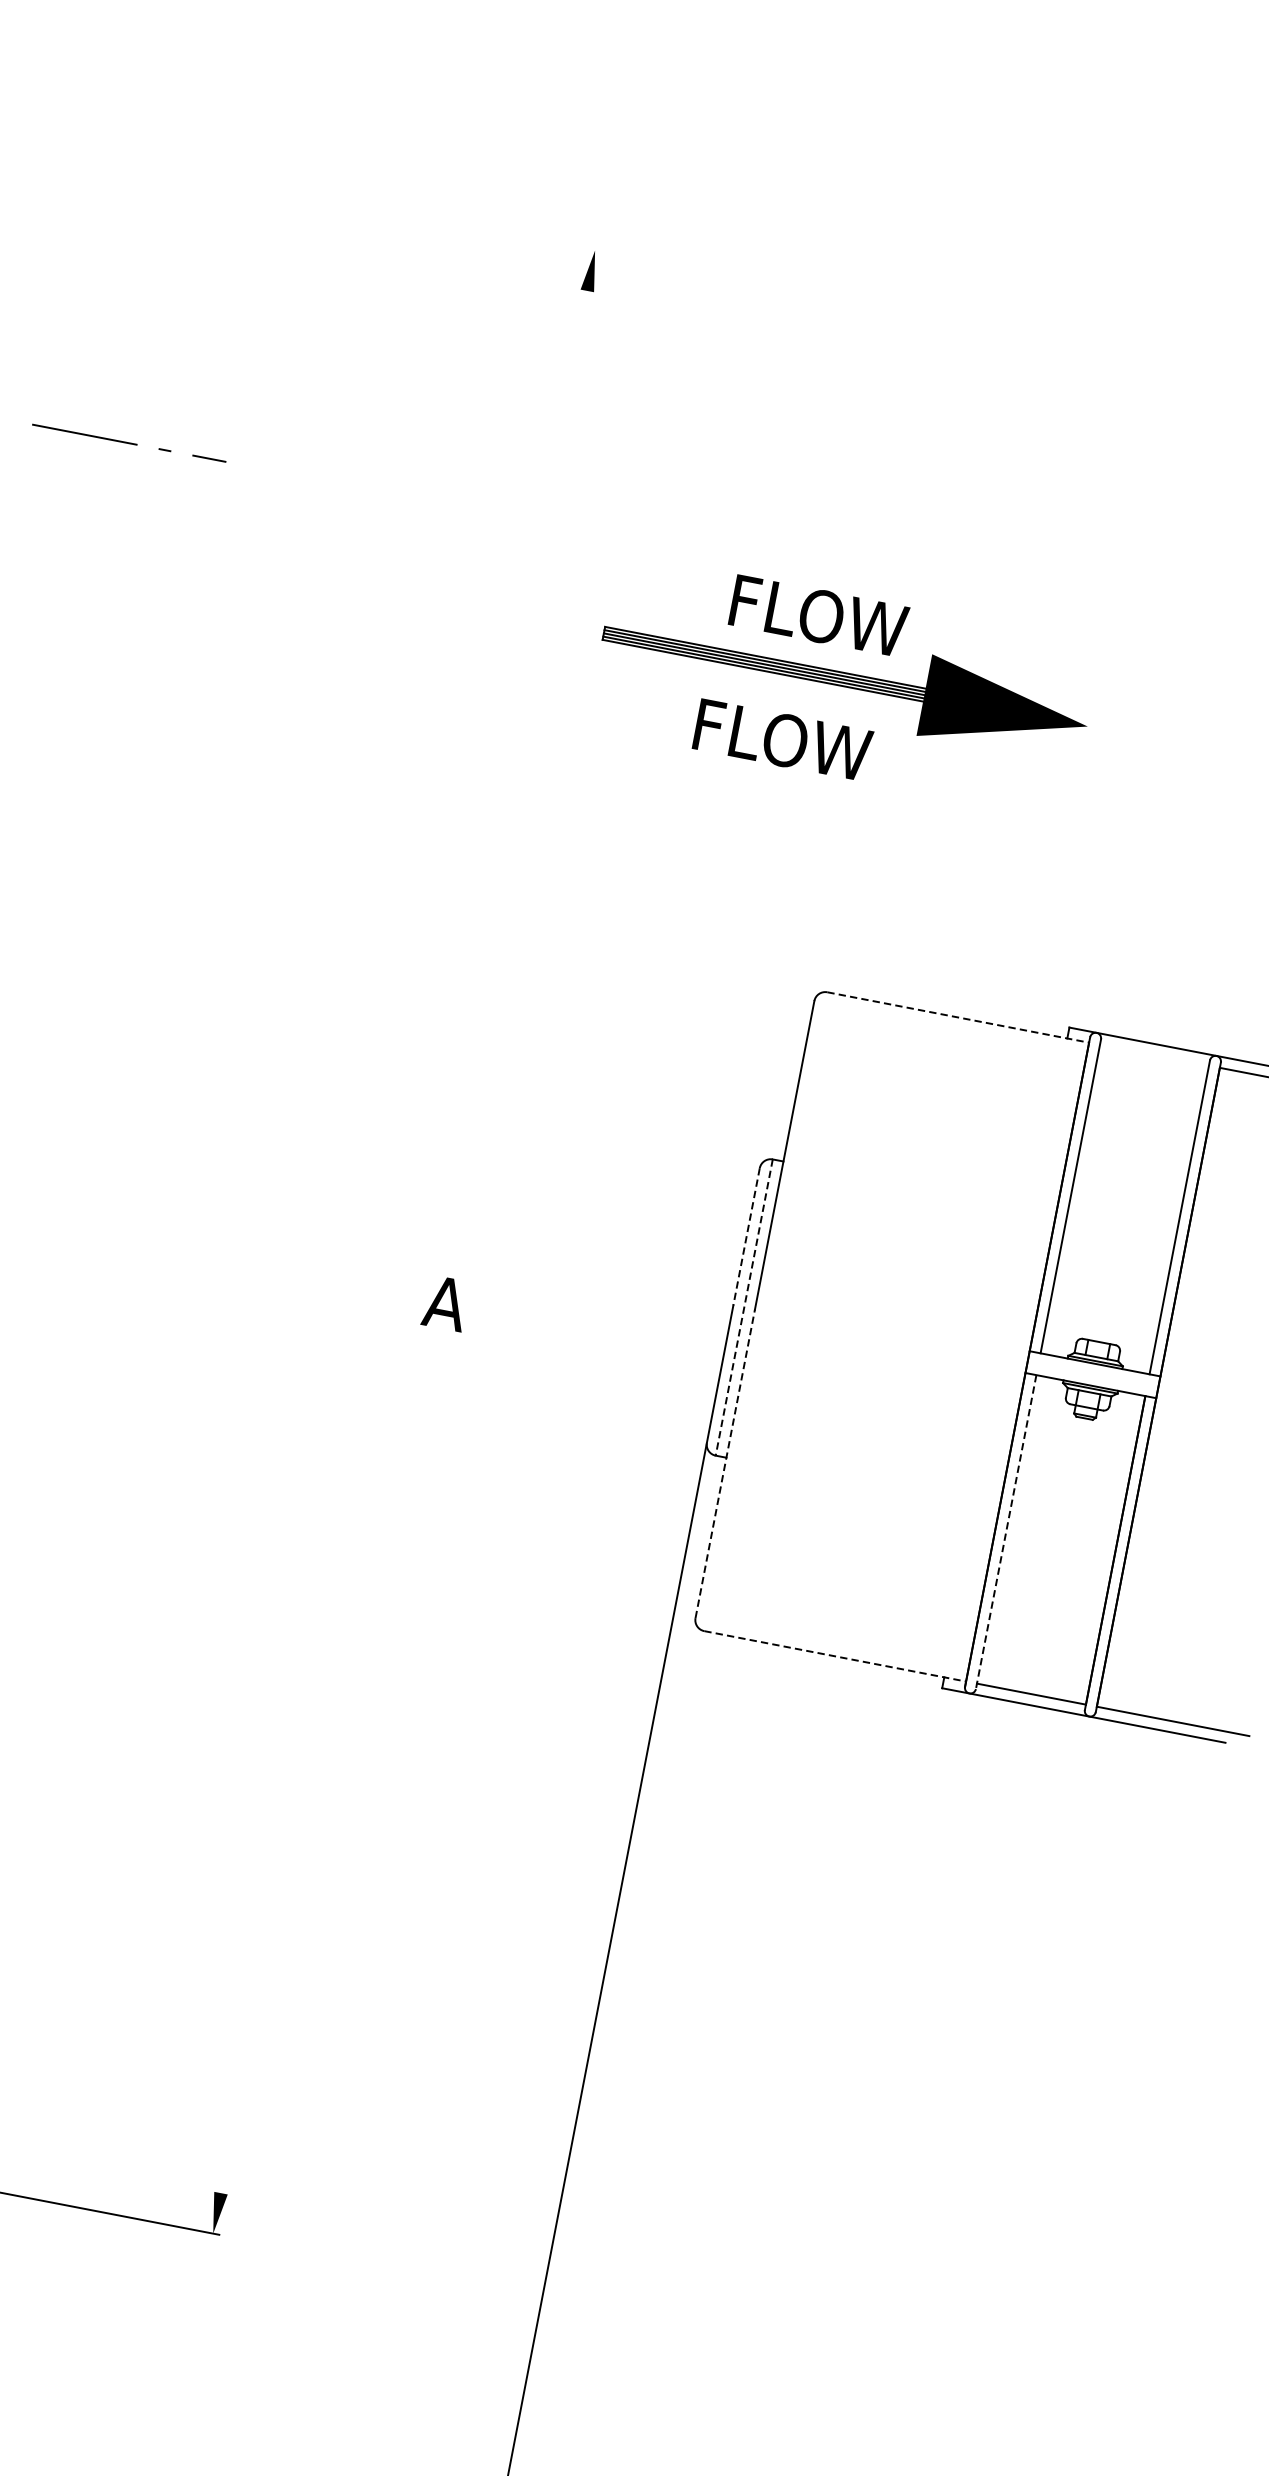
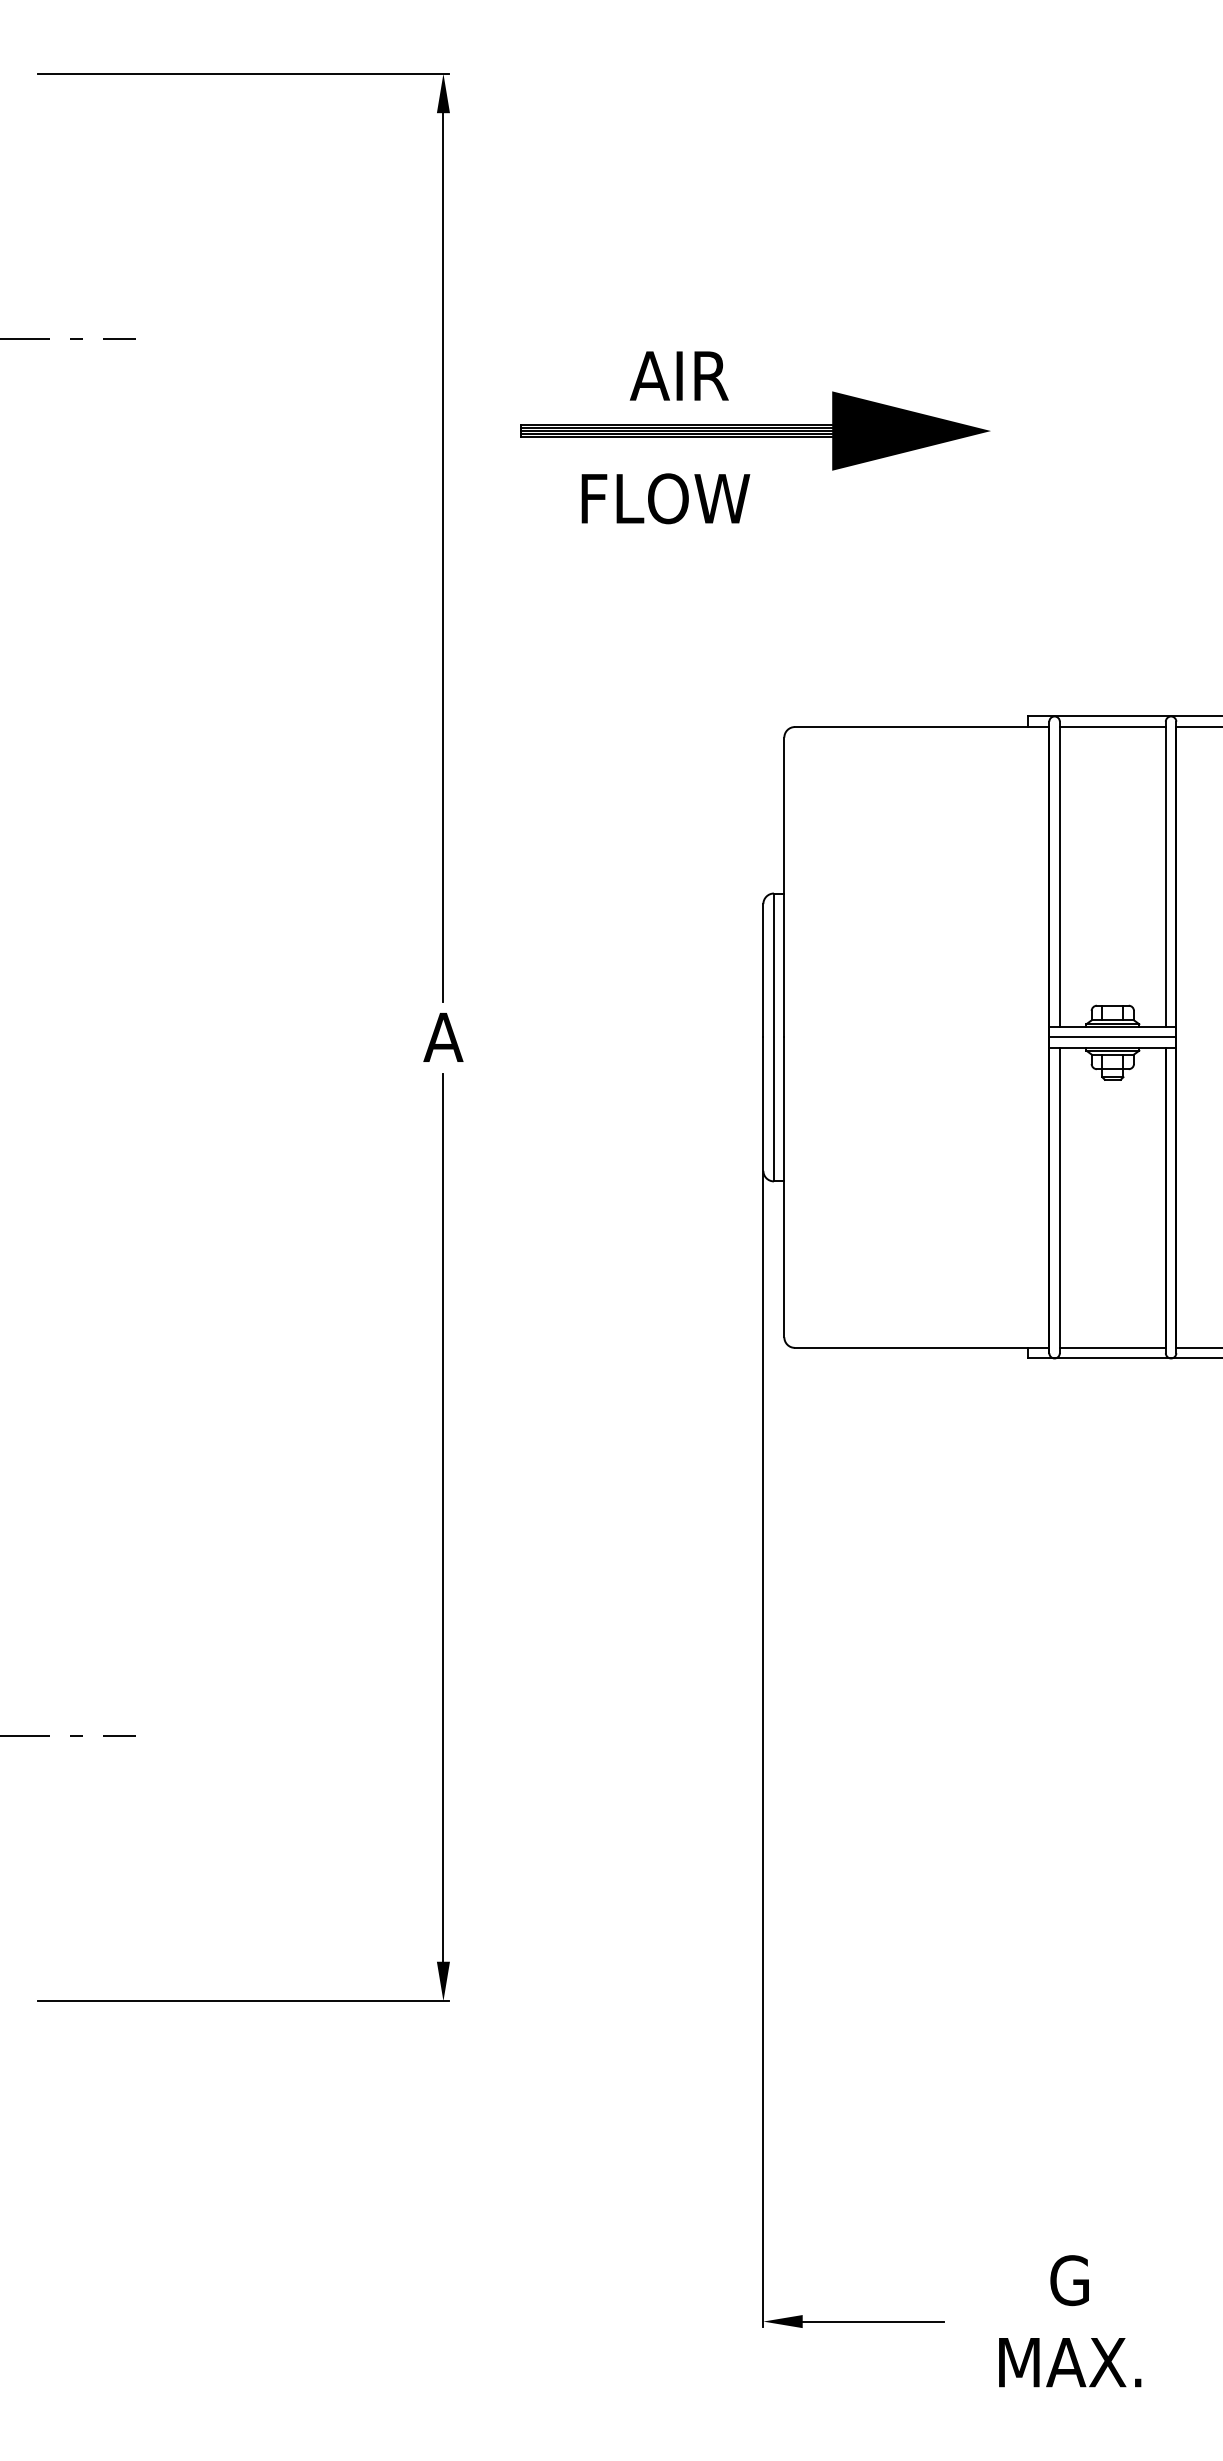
line: (389, 210) -> (243, 73), added
text: (816, 615) -> (716, 375), FLOW -> AIR
text: (782, 739) -> (665, 498), moved
line: (499, 748) -> (443, 557), added
line: (958, 1018) -> (922, 727), dashed -> solid
line: (1154, 1055) -> (1112, 727), added
line: (746, 1236) -> (763, 970), dashed -> solid
text: (445, 1303) -> (443, 1037), moved
line: (743, 1307) -> (773, 1037), dashed -> solid
line: (1092, 1374) -> (1112, 1037), added
line: (725, 1464) -> (784, 1187), dashed -> solid
line: (1005, 1531) -> (1059, 1200), dashed -> solid
line: (835, 1656) -> (922, 1347), dashed -> solid
line: (309, 1736) -> (443, 1517), added

